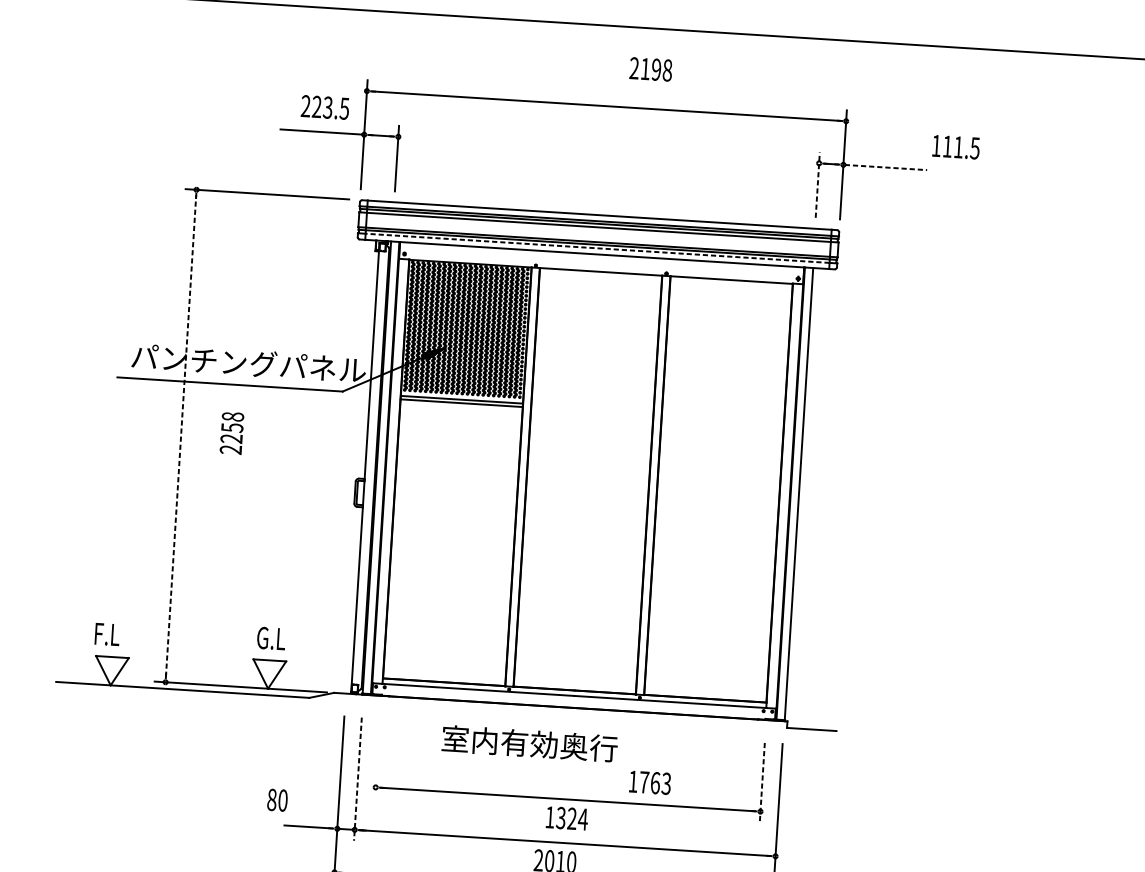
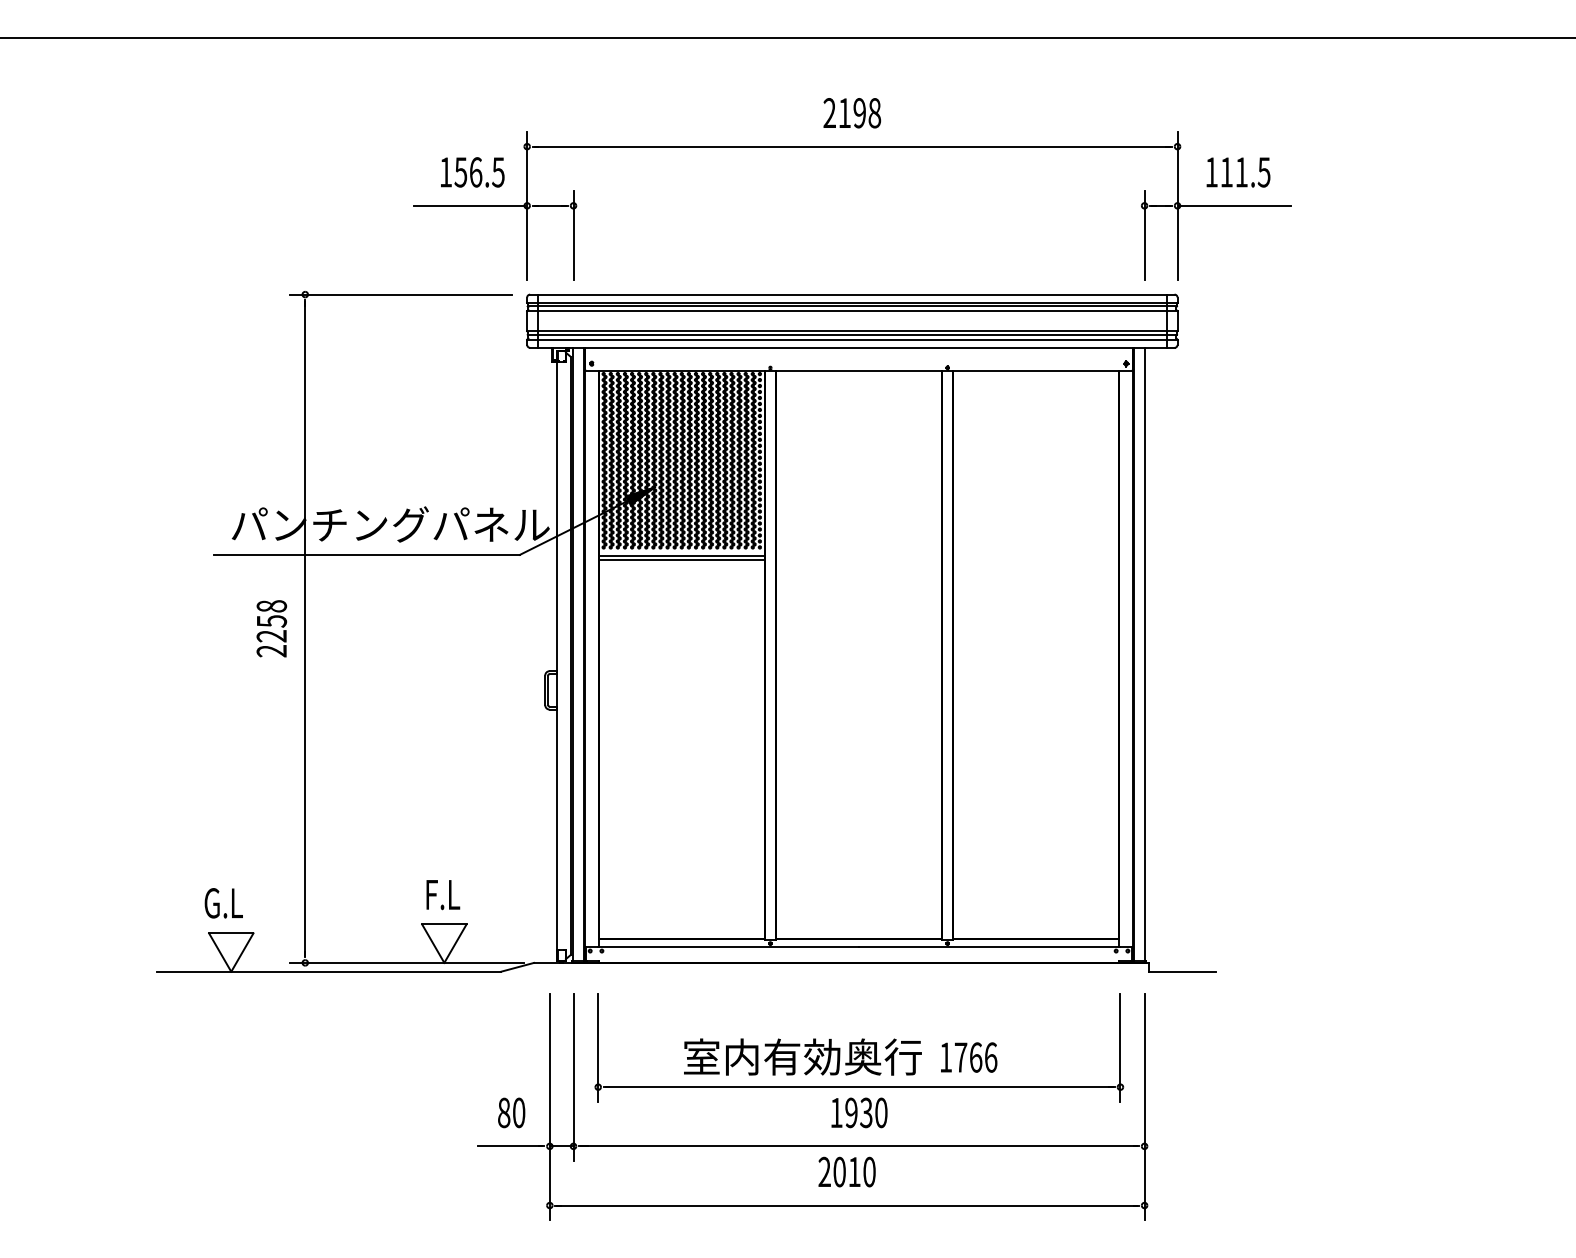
text: (651, 69) -> (852, 113), moved
text: (316, 107) -> (460, 172), 223.5 -> 156.5
text: (956, 147) -> (1238, 172), moved
line: (886, 167) -> (1235, 205), dashed -> solid
line: (817, 184) -> (1144, 234), dashed -> solid
line: (597, 248) -> (852, 339), dashed -> solid
text: (231, 433) -> (271, 628), moved
line: (181, 435) -> (305, 628), dashed -> solid
text: (108, 634) -> (223, 903), F.L -> G.L
text: (271, 638) -> (444, 894), G.L -> F.L
text: (529, 743) -> (802, 1056), moved
line: (377, 758) -> (598, 1047), added
line: (357, 779) -> (573, 1077), dashed -> solid
text: (666, 783) -> (990, 1057), 1763 -> 1766
line: (762, 783) -> (1120, 1048), dashed -> solid
text: (277, 799) -> (511, 1112), moved
text: (572, 818) -> (866, 1112), 1324 -> 1930

